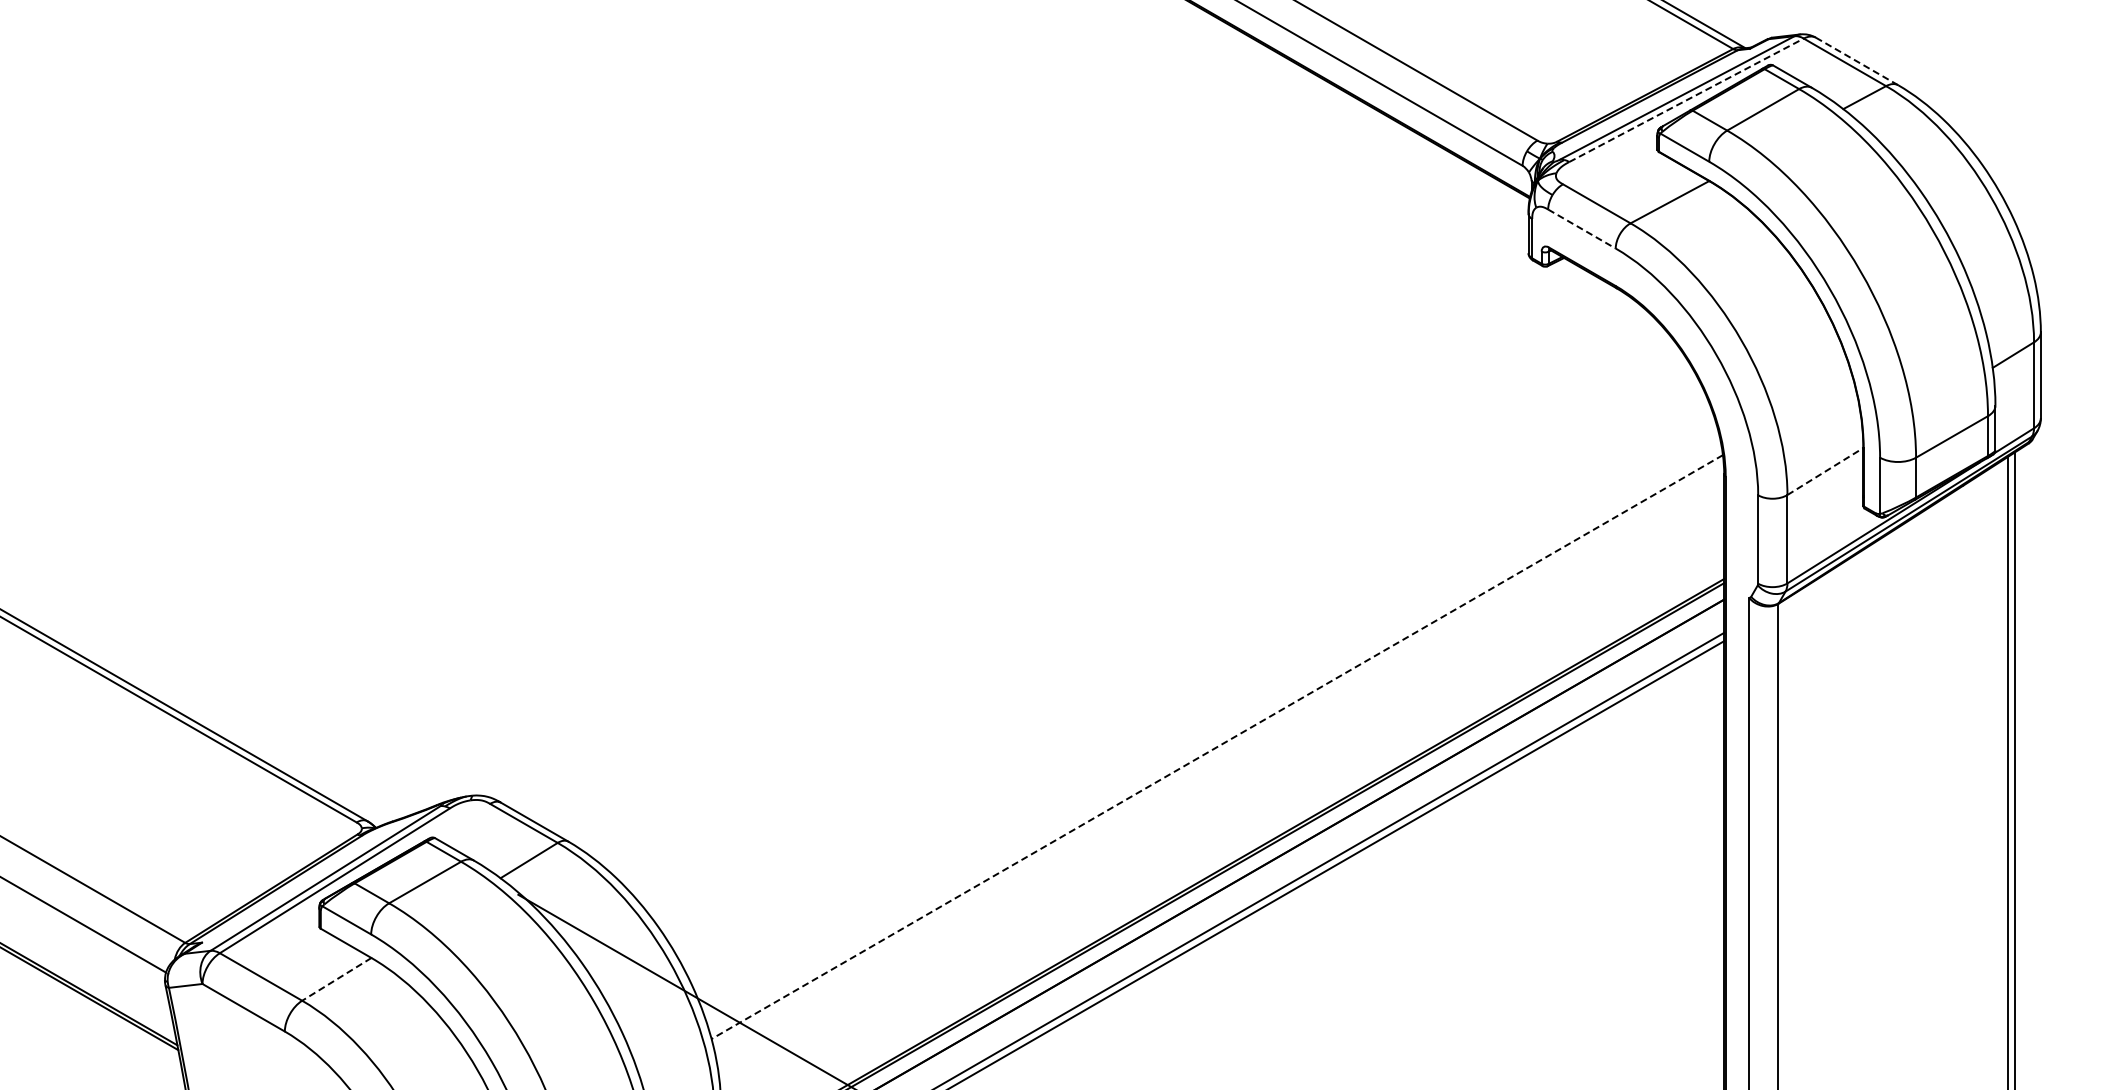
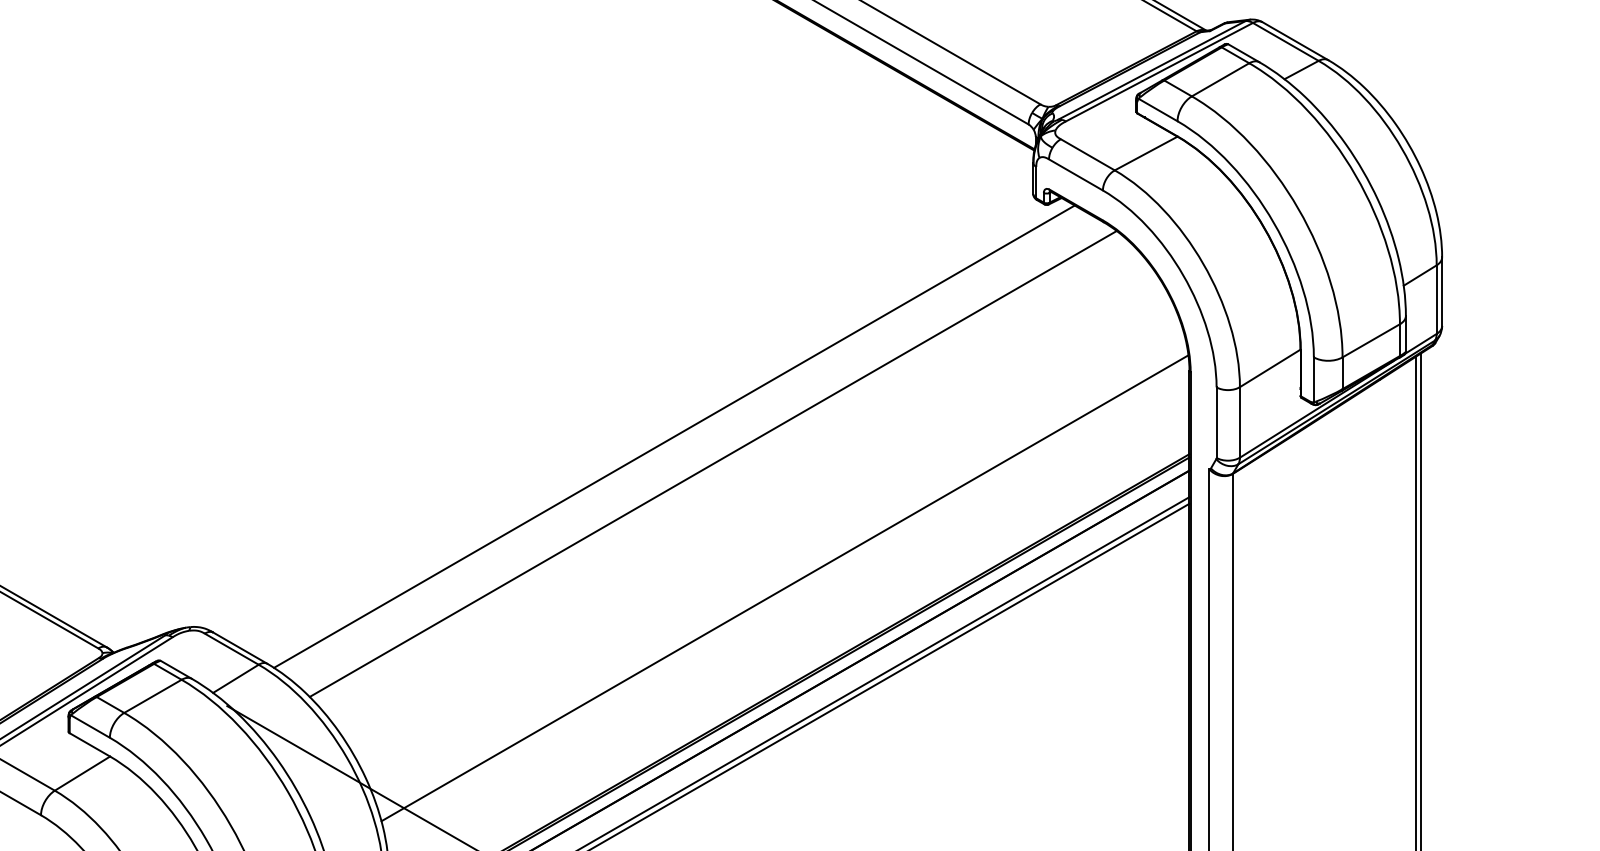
line: (1857, 61) -> (1295, 41), dashed -> solid
line: (1686, 100) -> (1159, 72), dashed -> solid
line: (1582, 229) -> (1076, 175), dashed -> solid
line: (1825, 471) -> (1270, 368), dashed -> solid
line: (1078, 556) -> (674, 436), added
line: (1127, 591) -> (713, 464), added
line: (1217, 747) -> (785, 588), dashed -> solid
line: (336, 979) -> (82, 773), dashed -> solid

